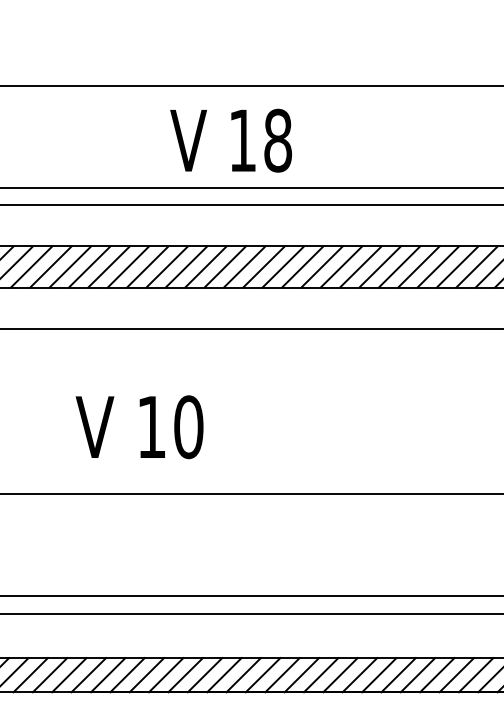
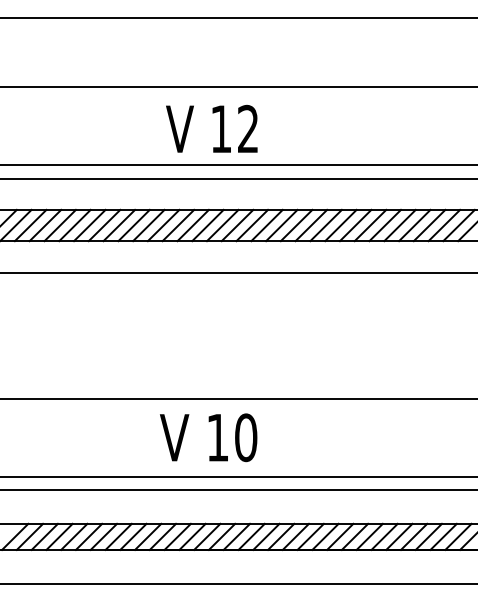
text: (277, 139) -> (247, 128), 18 -> 12
text: (139, 426) -> (208, 437), moved

